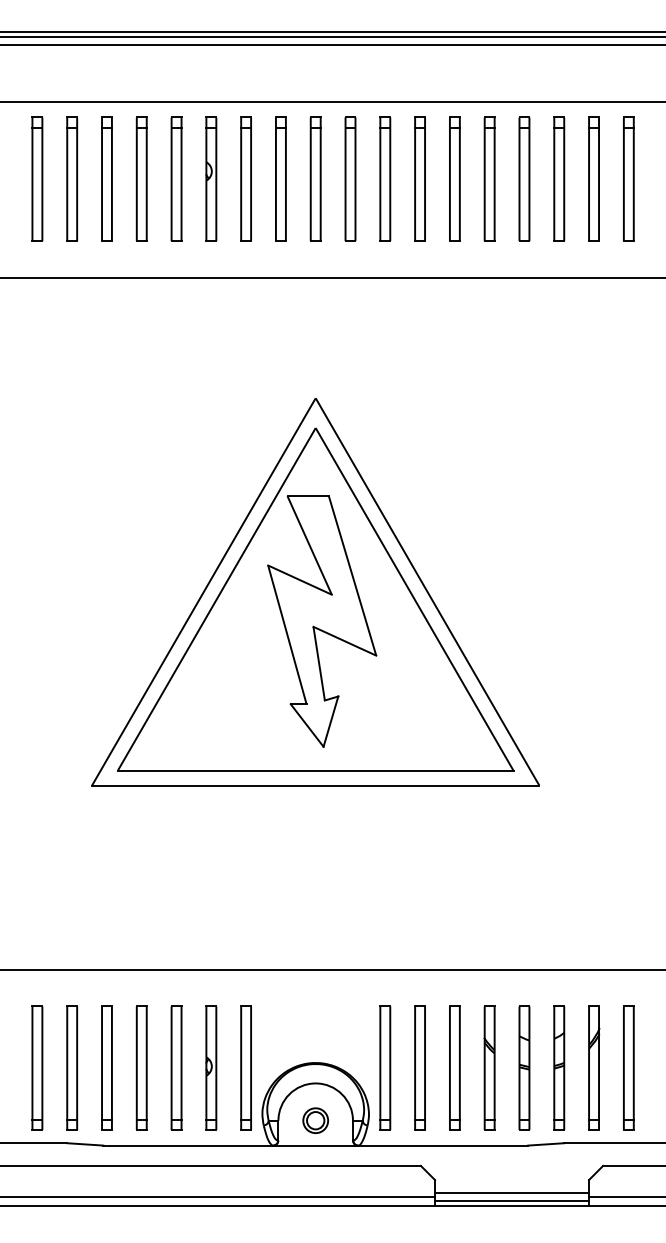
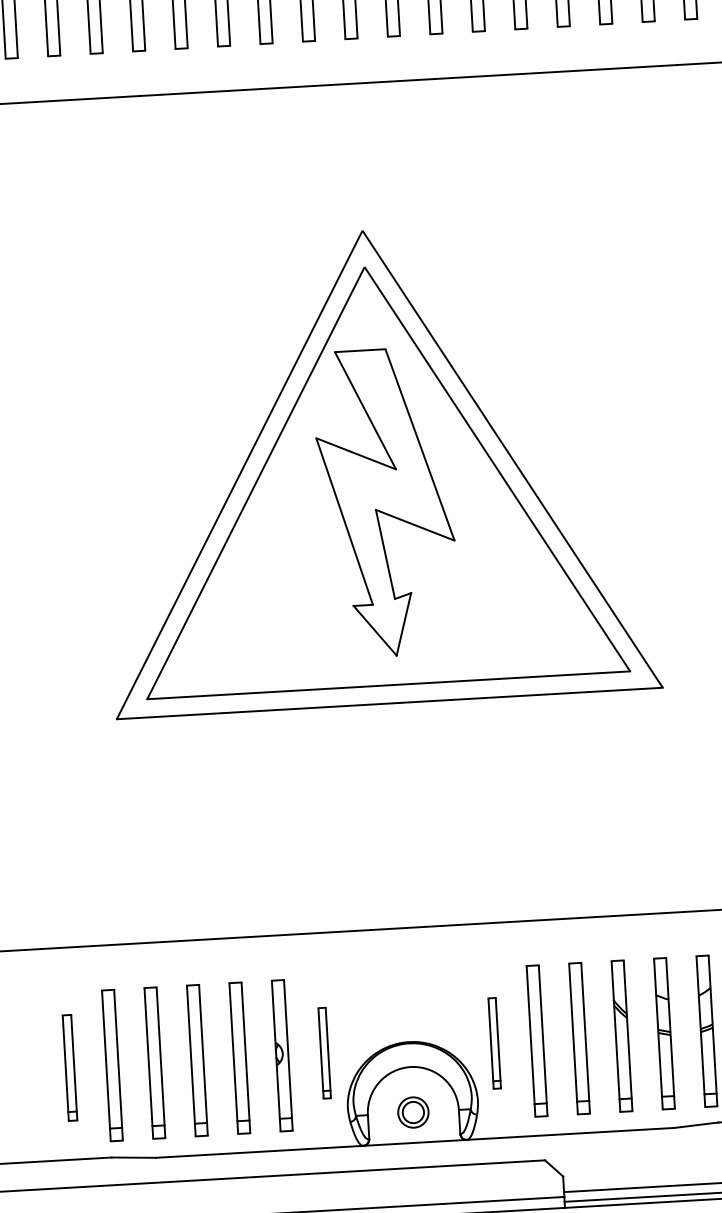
part: (37, 1067) -> (70, 1067), size x0.7
part: (245, 1067) -> (323, 1052), size x0.6
part: (385, 1067) -> (494, 1042), size x0.6

